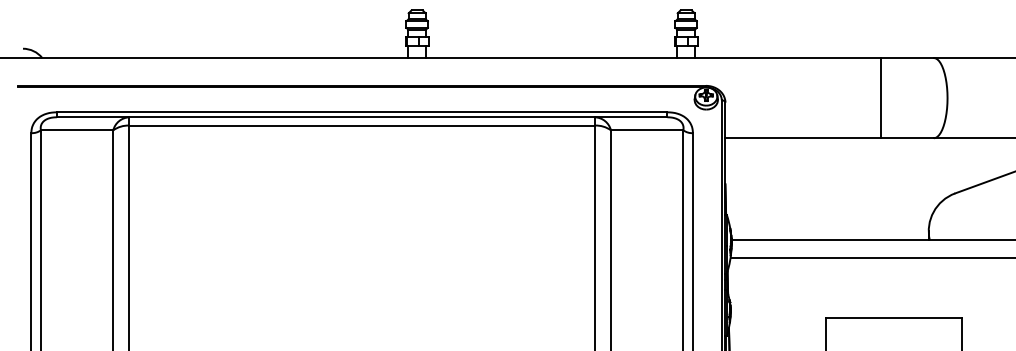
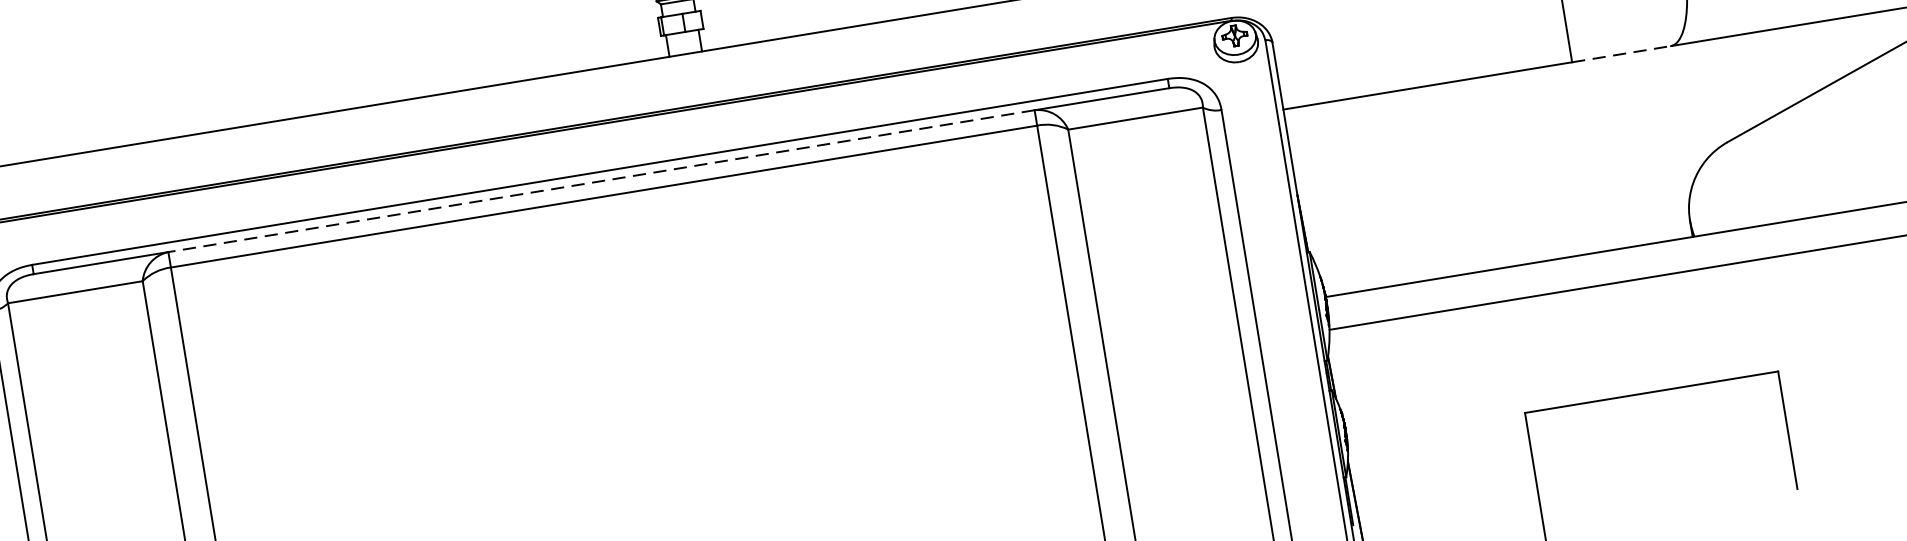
line: (362, 117) -> (602, 181), solid -> dashed
line: (907, 138) -> (1622, 54), solid -> dashed

